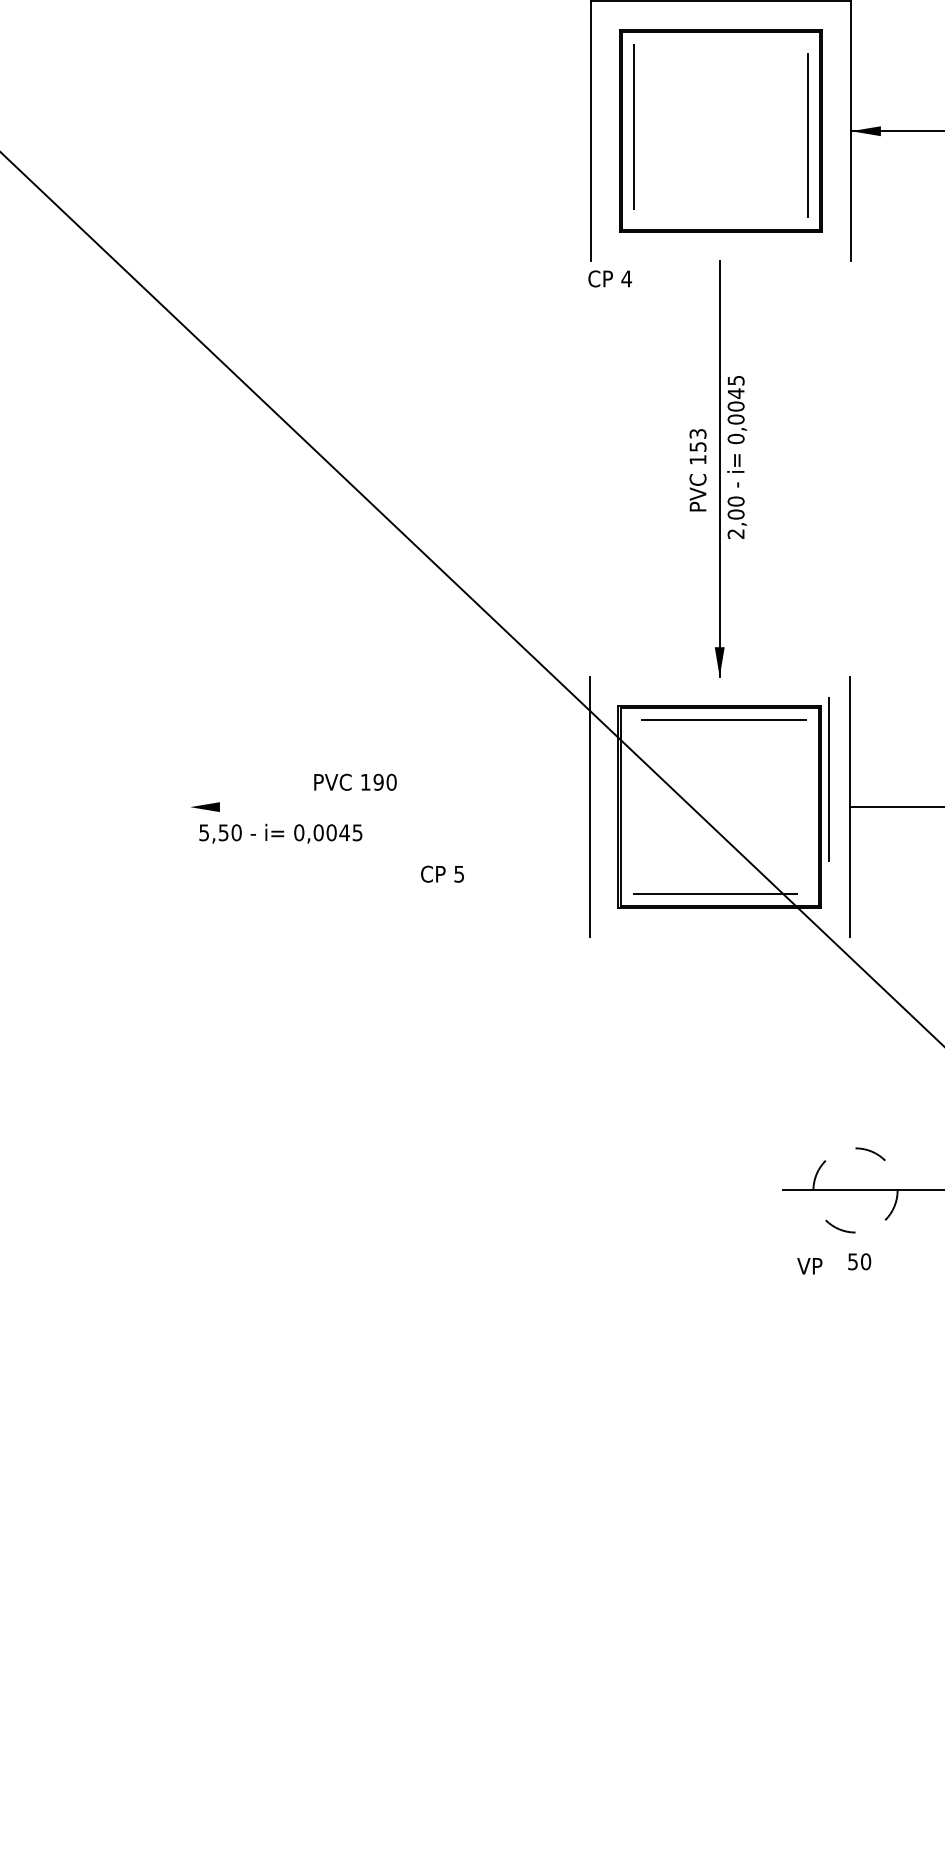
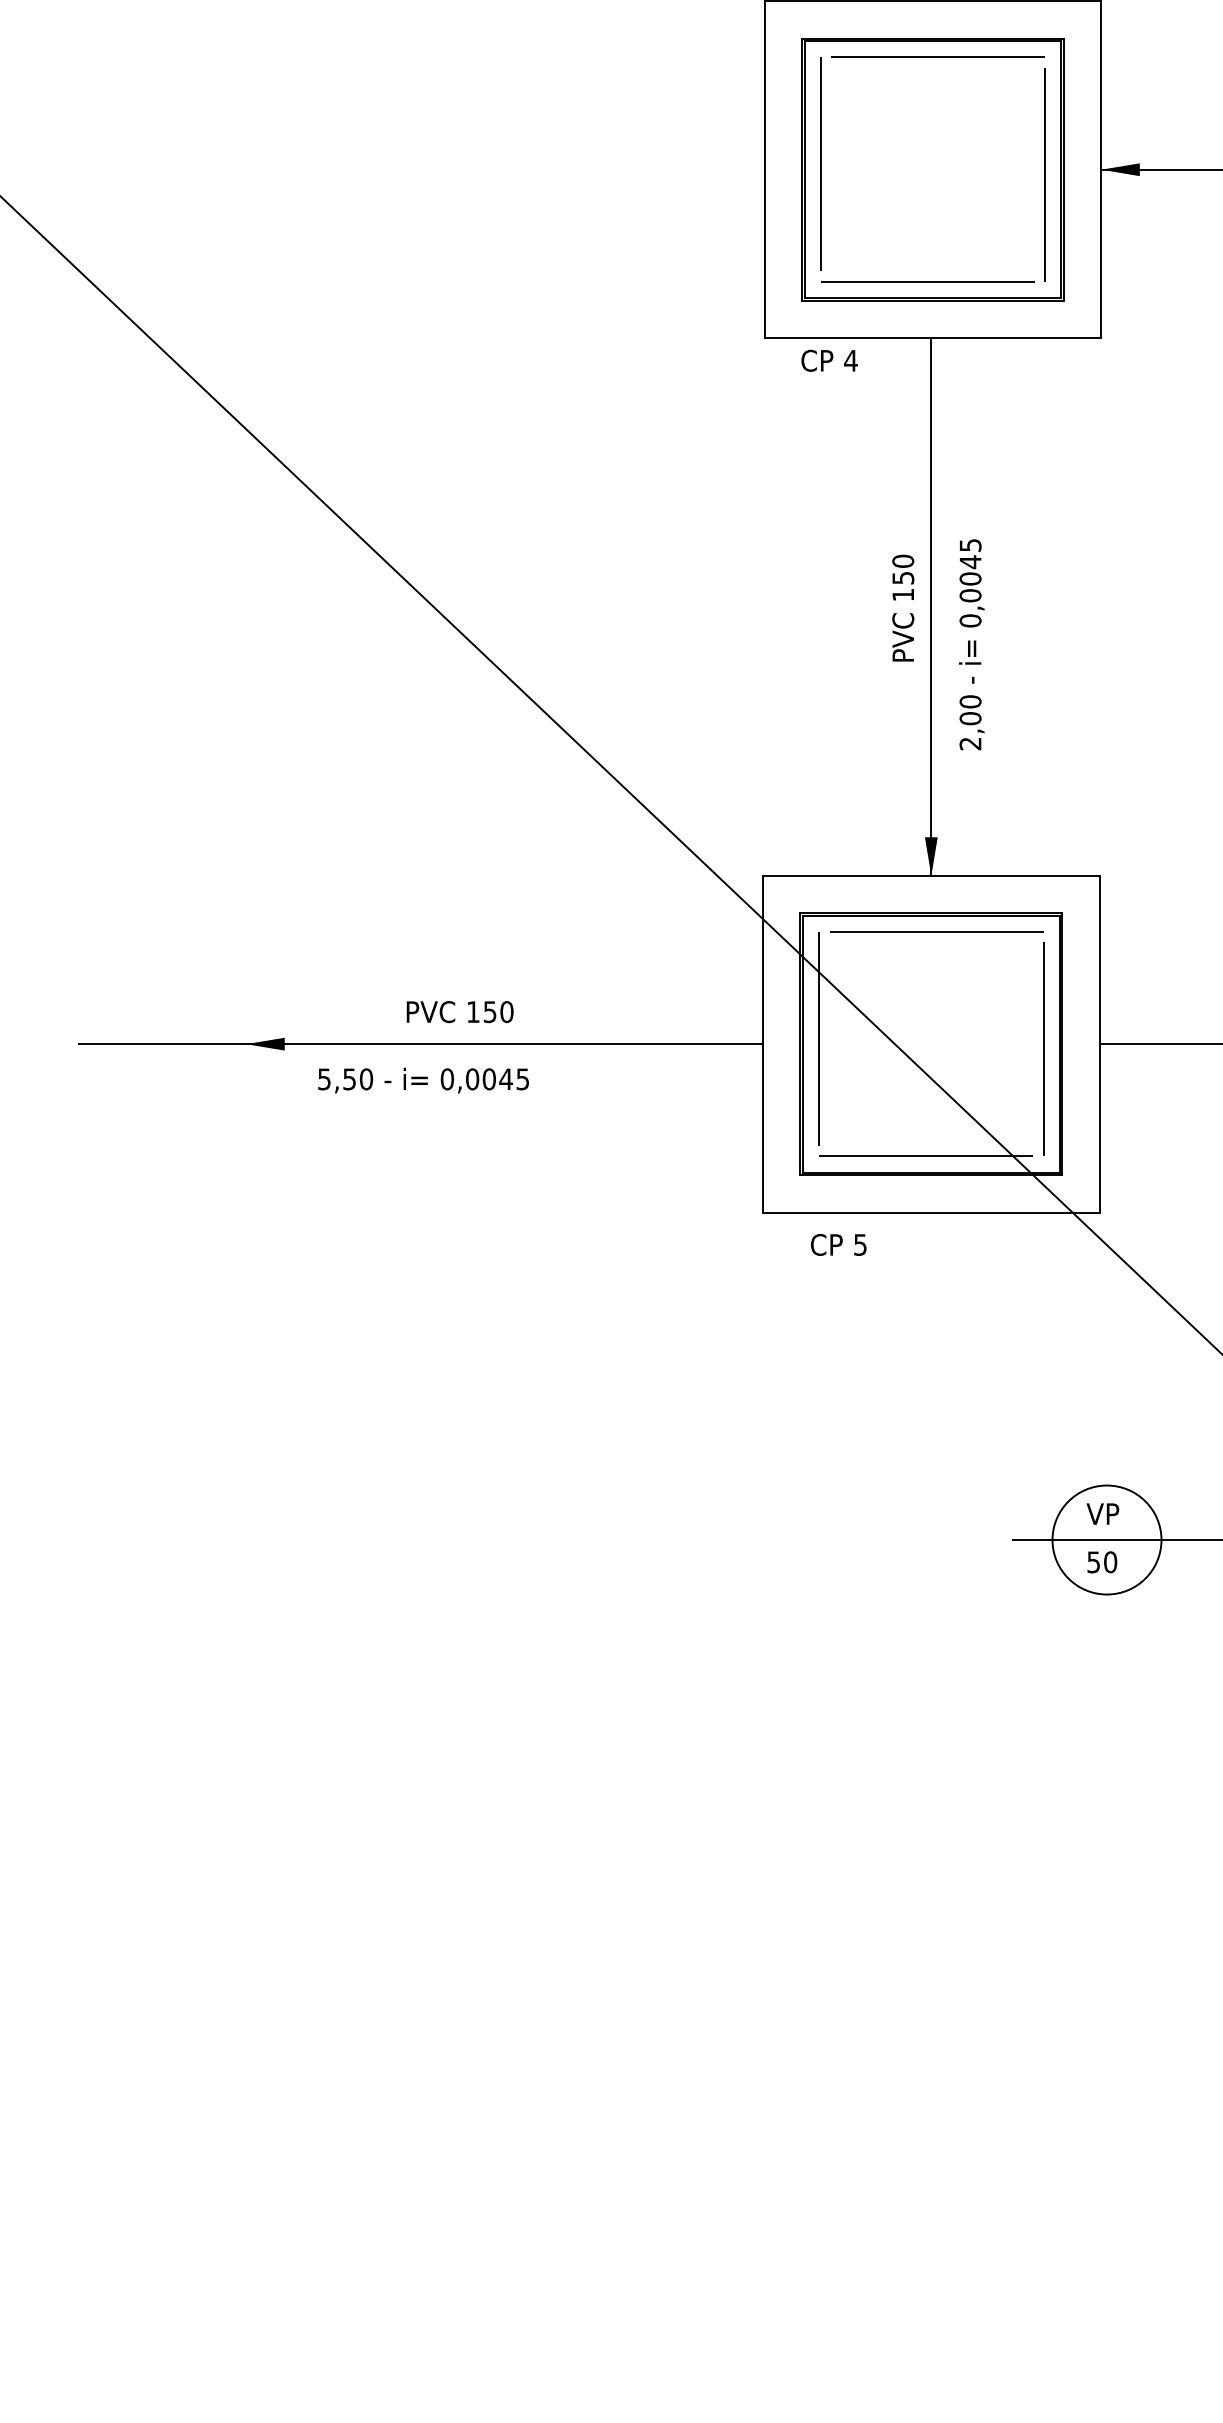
line: (720, 44) -> (932, 57), added
line: (720, 218) -> (932, 282), added
line: (720, 261) -> (932, 338), added
text: (610, 278) -> (829, 360), moved
text: (698, 433) -> (903, 560), 153 -> 150
text: (736, 457) -> (971, 644), moved
line: (719, 676) -> (930, 875), added
line: (828, 778) -> (1043, 1048), moved
text: (378, 781) -> (489, 1011), 190 -> 150
line: (633, 806) -> (819, 1043), added
line: (324, 807) -> (420, 1044), added
text: (280, 833) -> (423, 1080), moved
text: (442, 873) -> (838, 1244), moved
line: (719, 937) -> (930, 1212), added
circle: (855, 1190) -> (1106, 1539), dashed -> solid
text: (859, 1261) -> (1102, 1562), moved
text: (809, 1265) -> (1102, 1513), moved

